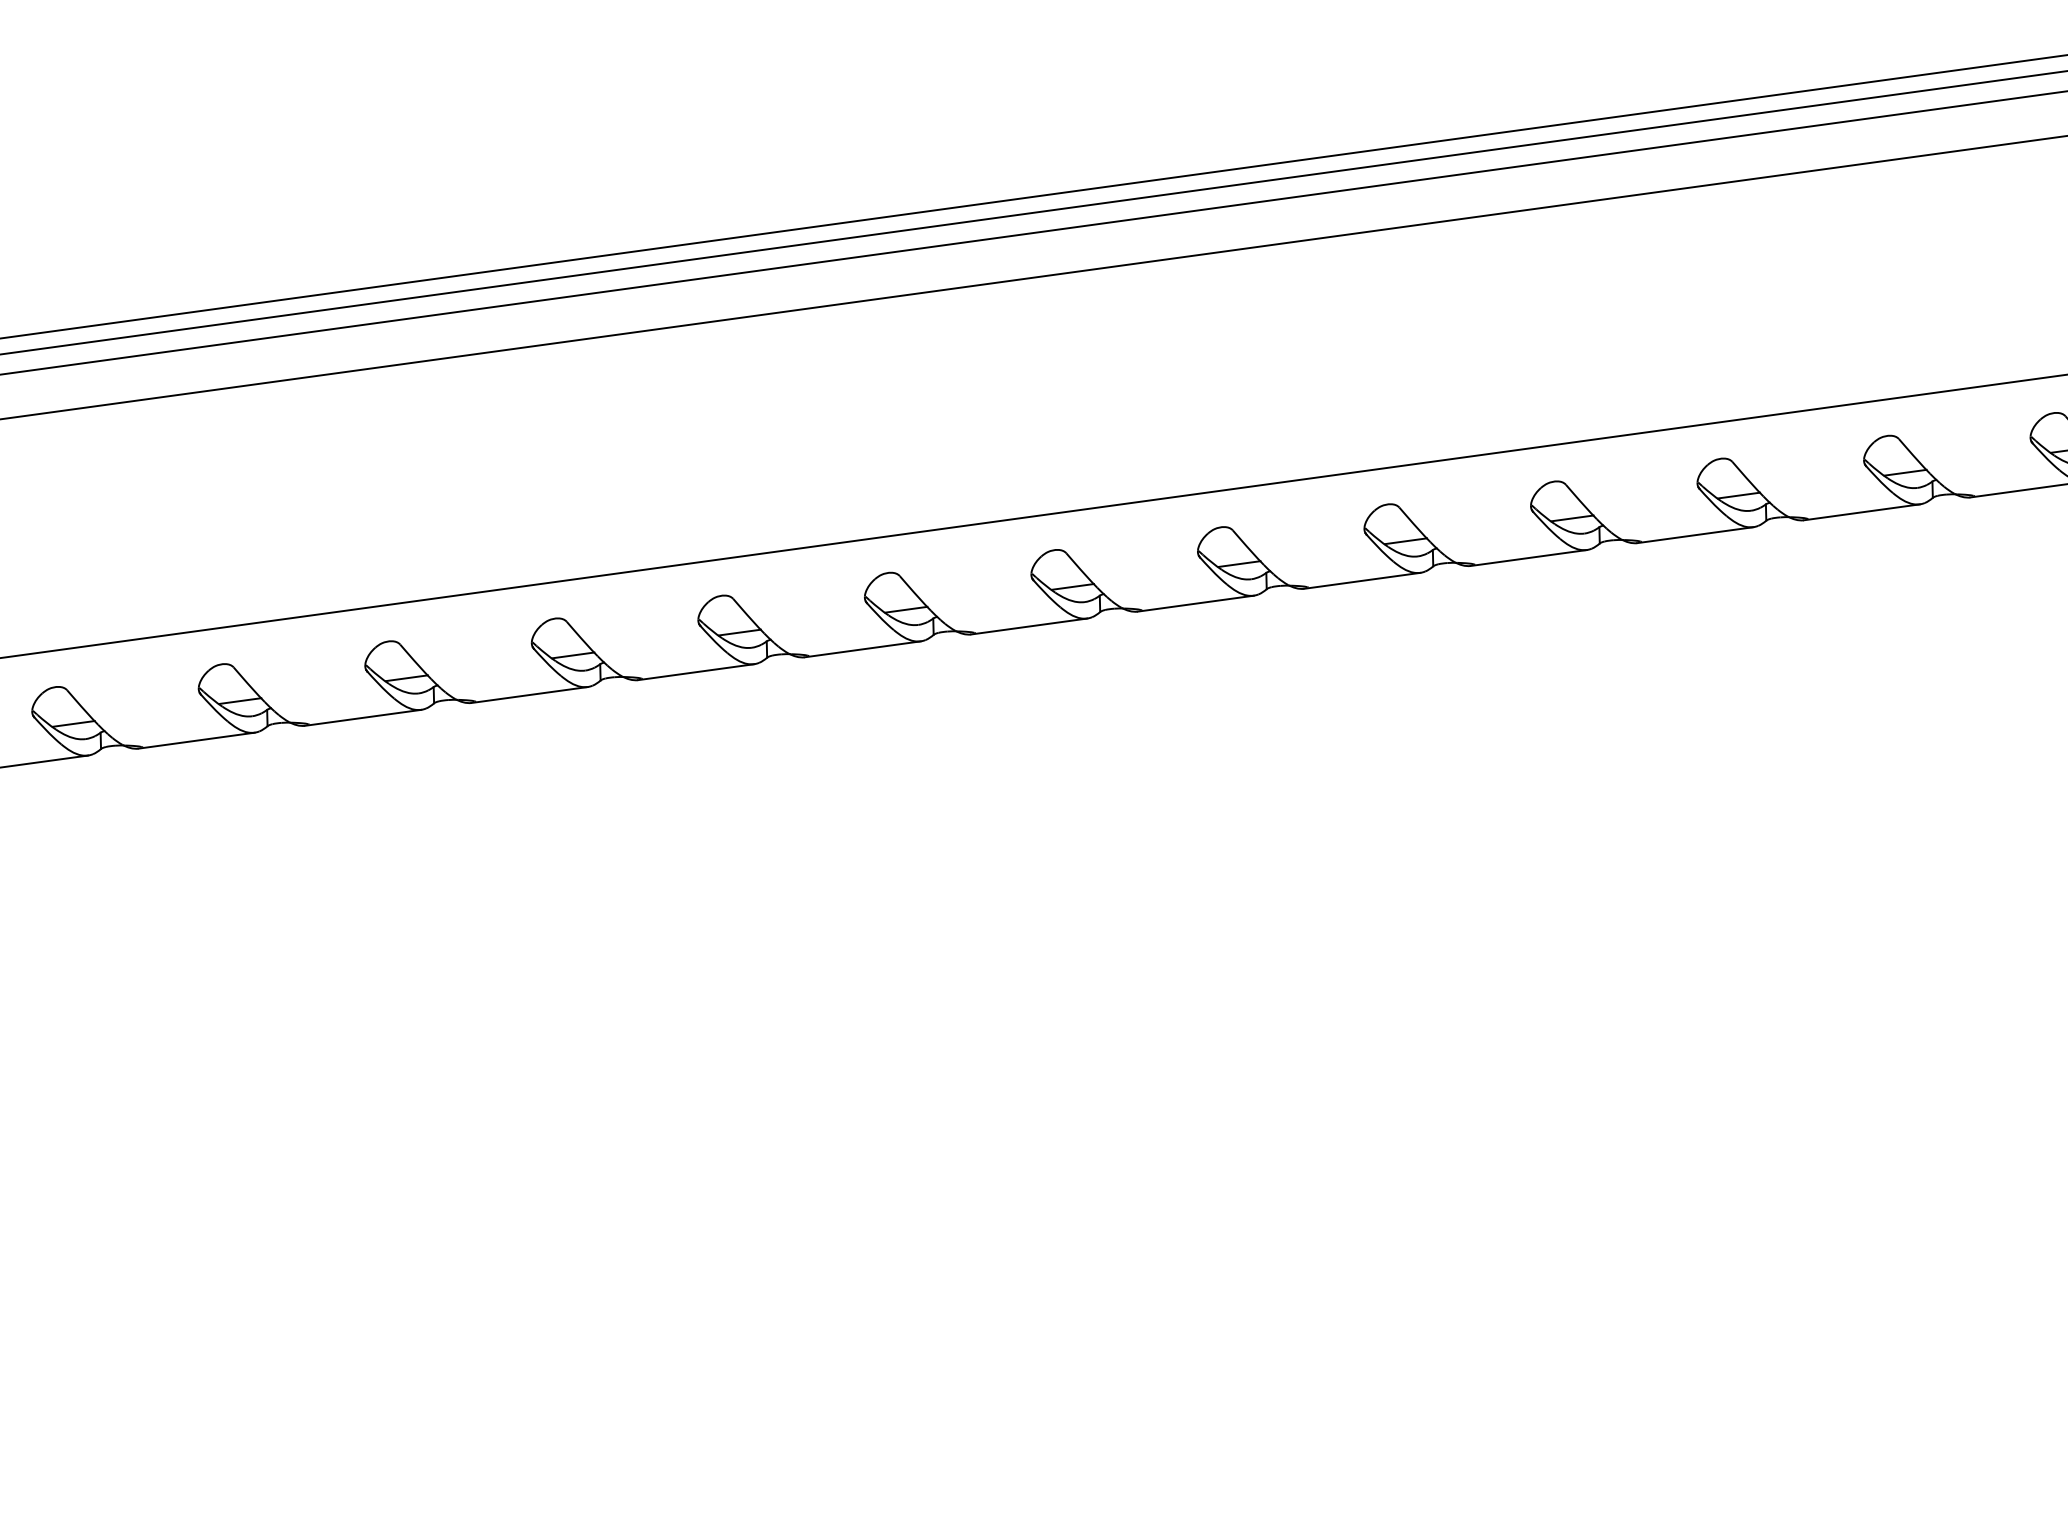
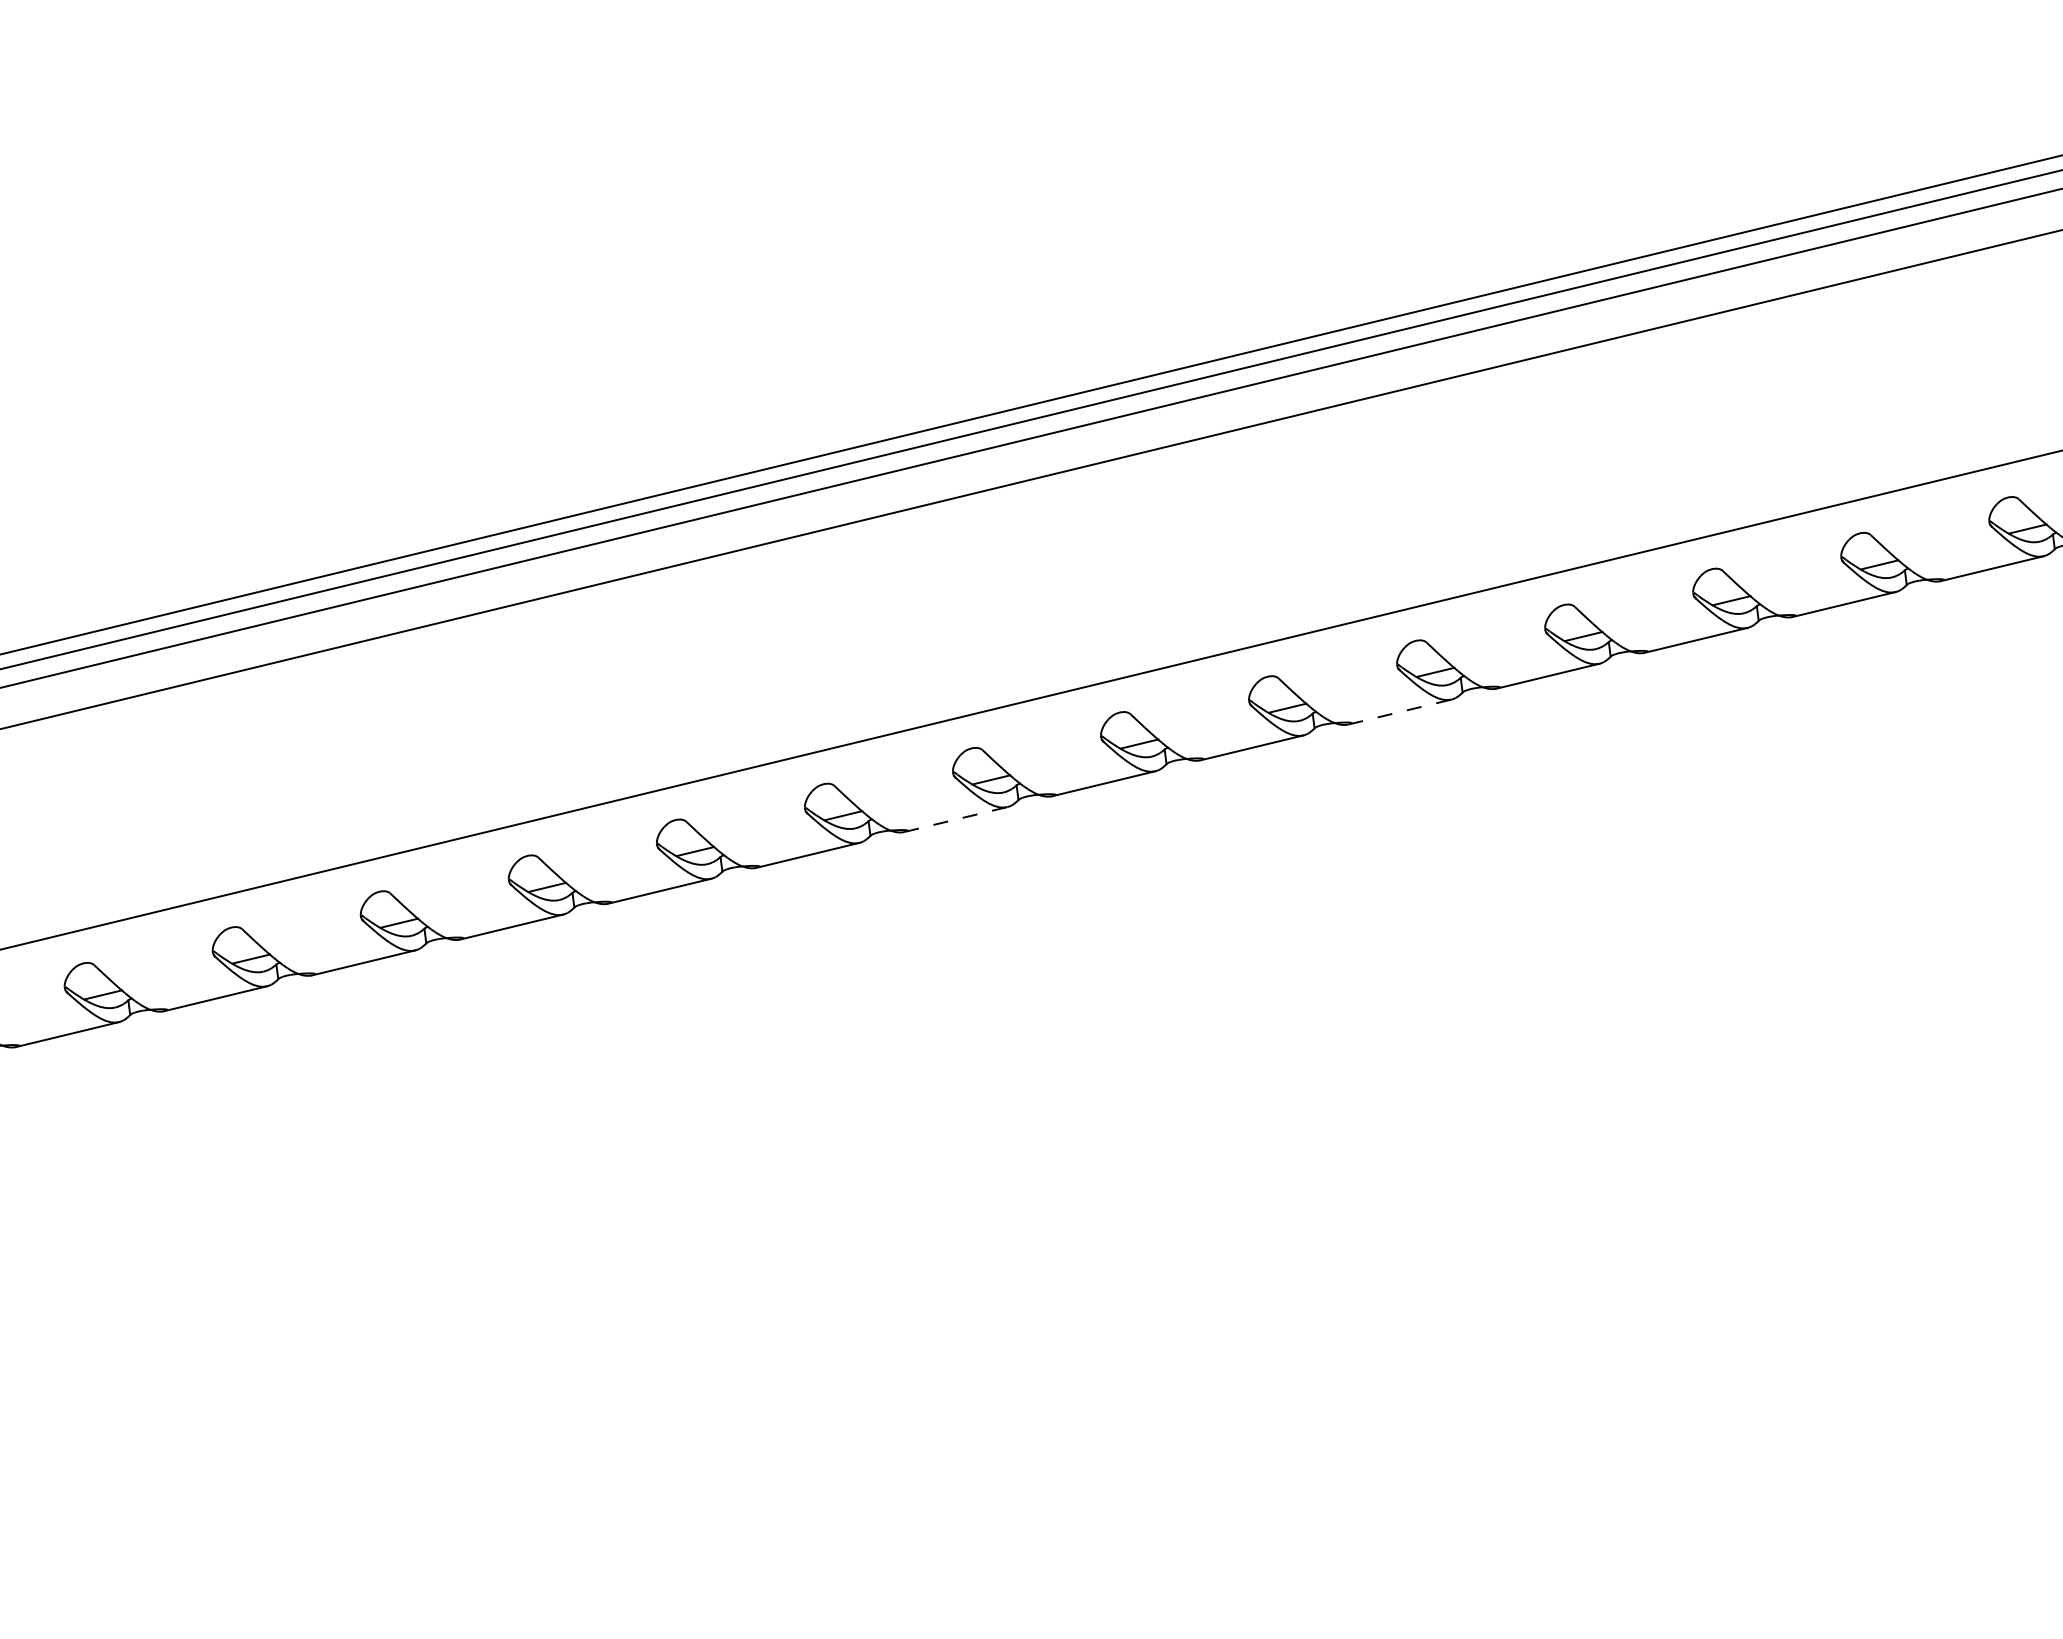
line: (1196, 603) -> (1400, 711), solid -> dashed
line: (696, 672) -> (956, 819), solid -> dashed

